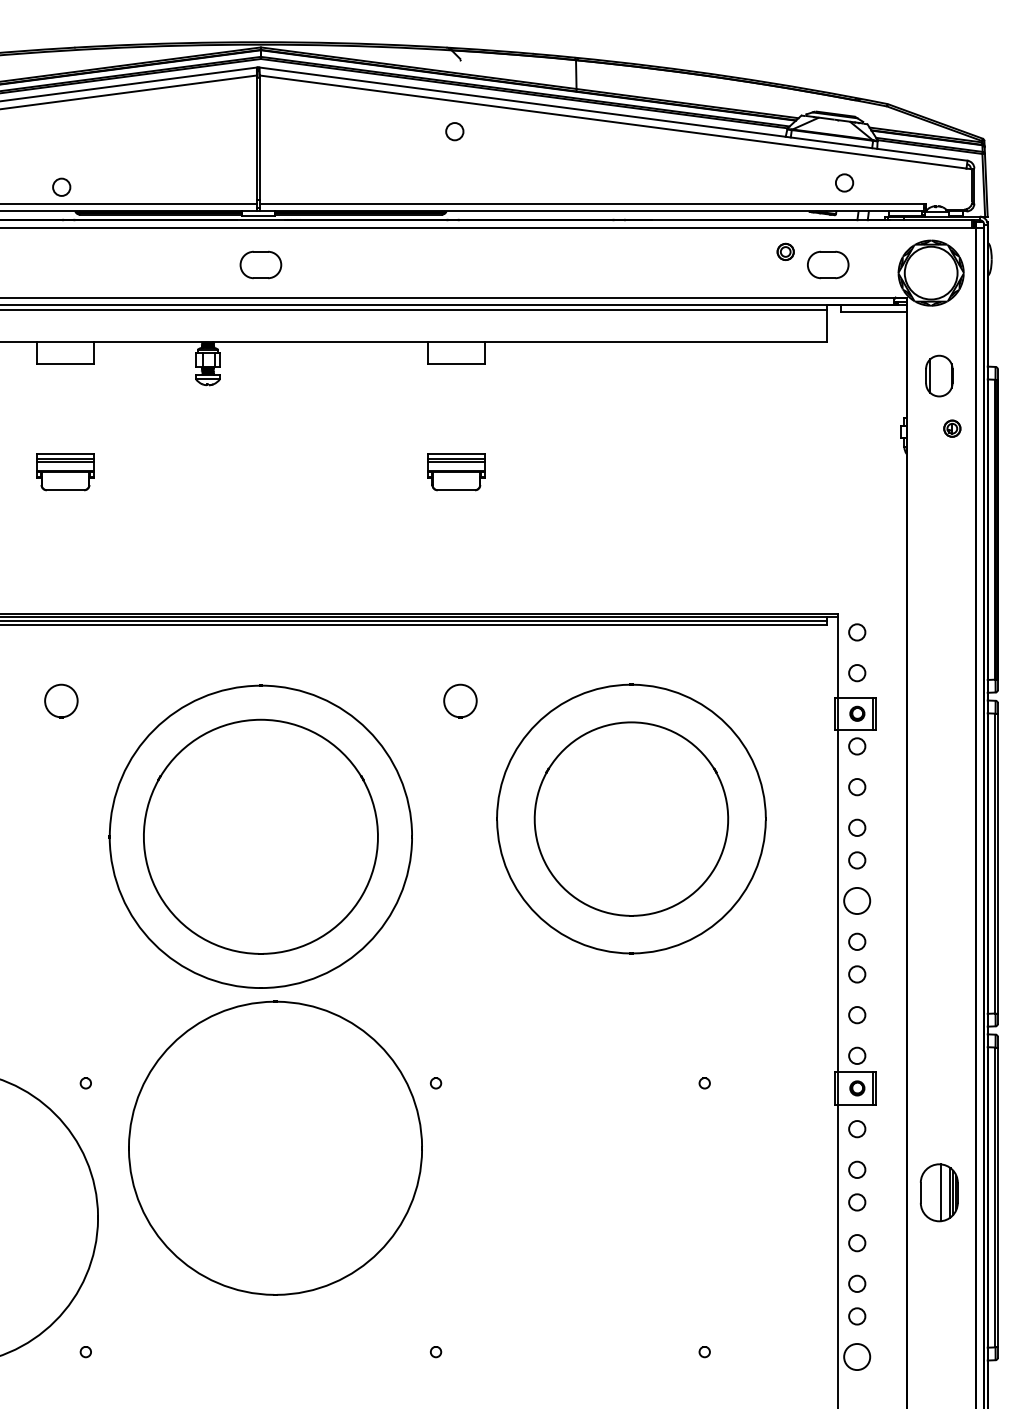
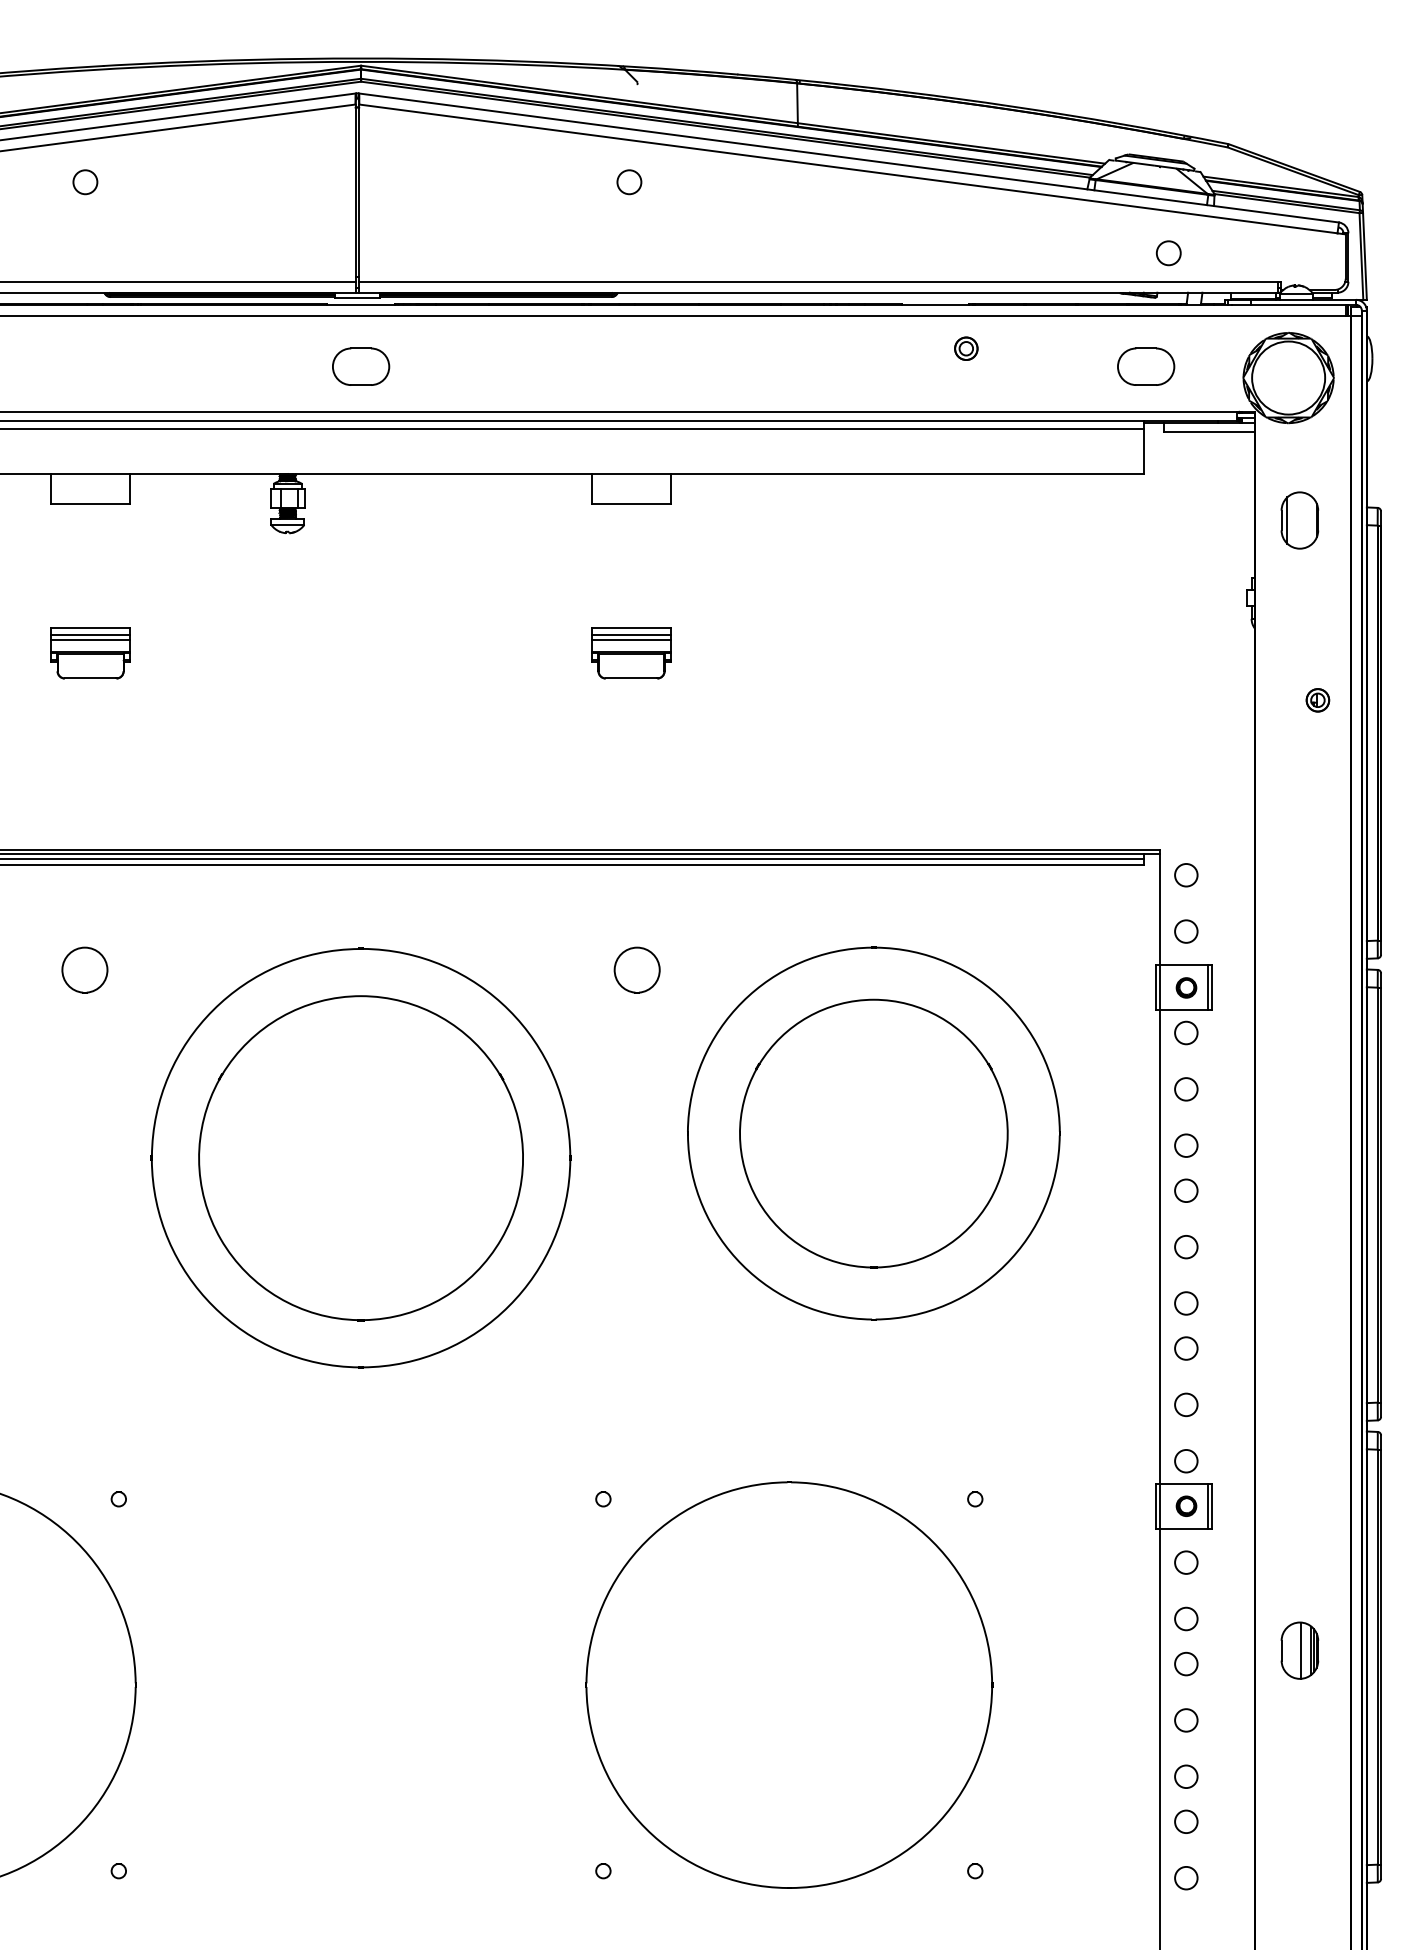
circle: (61, 187) -> (85, 182), moved
part: (785, 251) -> (966, 348), moved
part: (952, 428) -> (1317, 700), moved
circle: (857, 901) -> (1186, 1247), size x0.62
part: (275, 1147) -> (789, 1684), moved
part: (939, 1192) -> (1299, 1650), size x0.71
circle: (857, 1357) -> (1186, 1878), size x0.62

